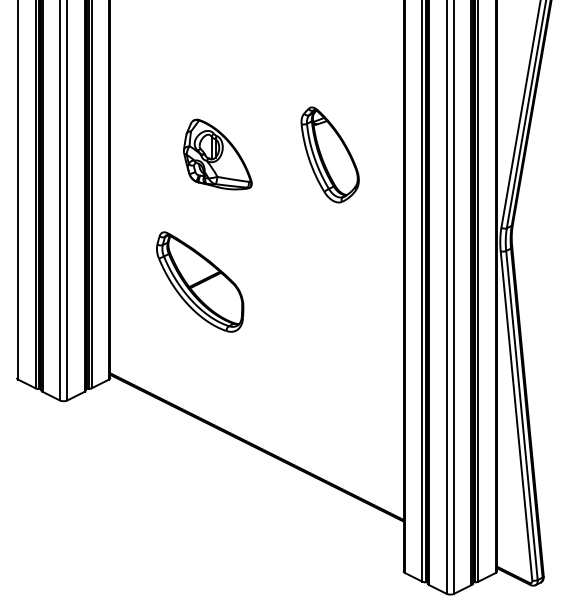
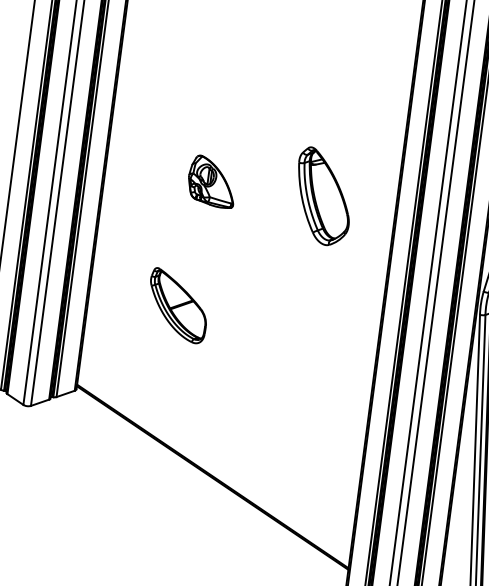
part: (217, 154) -> (211, 181), size x0.7
part: (200, 281) -> (178, 305), size x0.7

